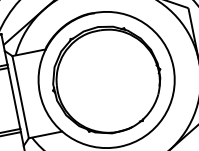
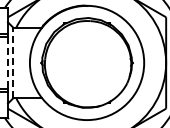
line: (20, 96) -> (13, 62), solid -> dashed
line: (13, 99) -> (7, 63), solid -> dashed

